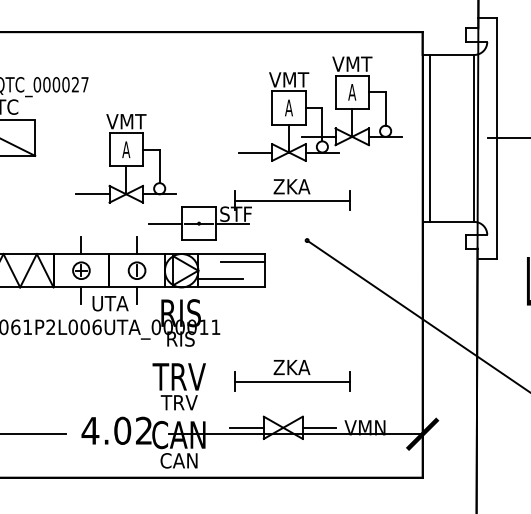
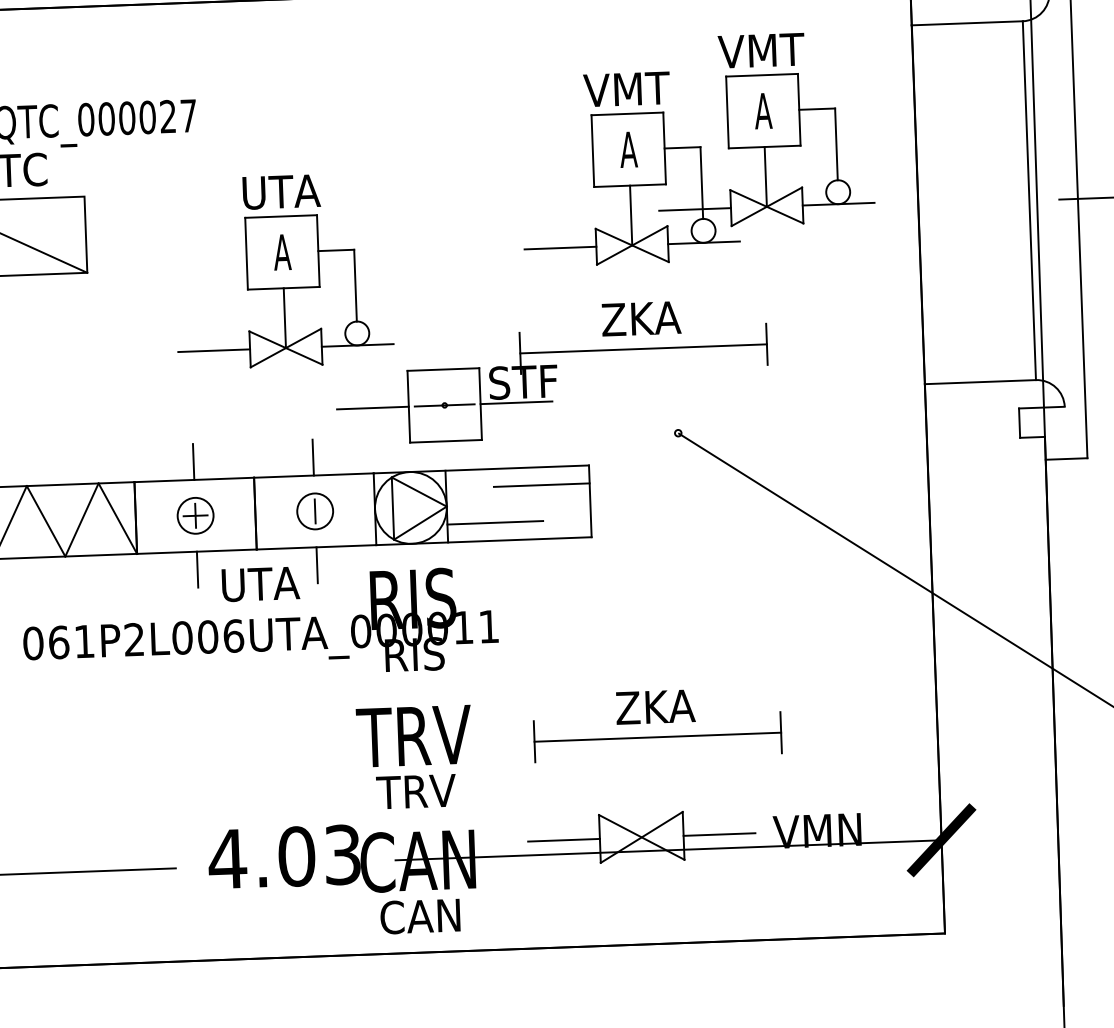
text: (126, 121) -> (280, 191), VMT -> UTA
line: (430, 137) -> (935, 202), removed
text: (143, 430) -> (341, 854), 4.02 -> 4.03

